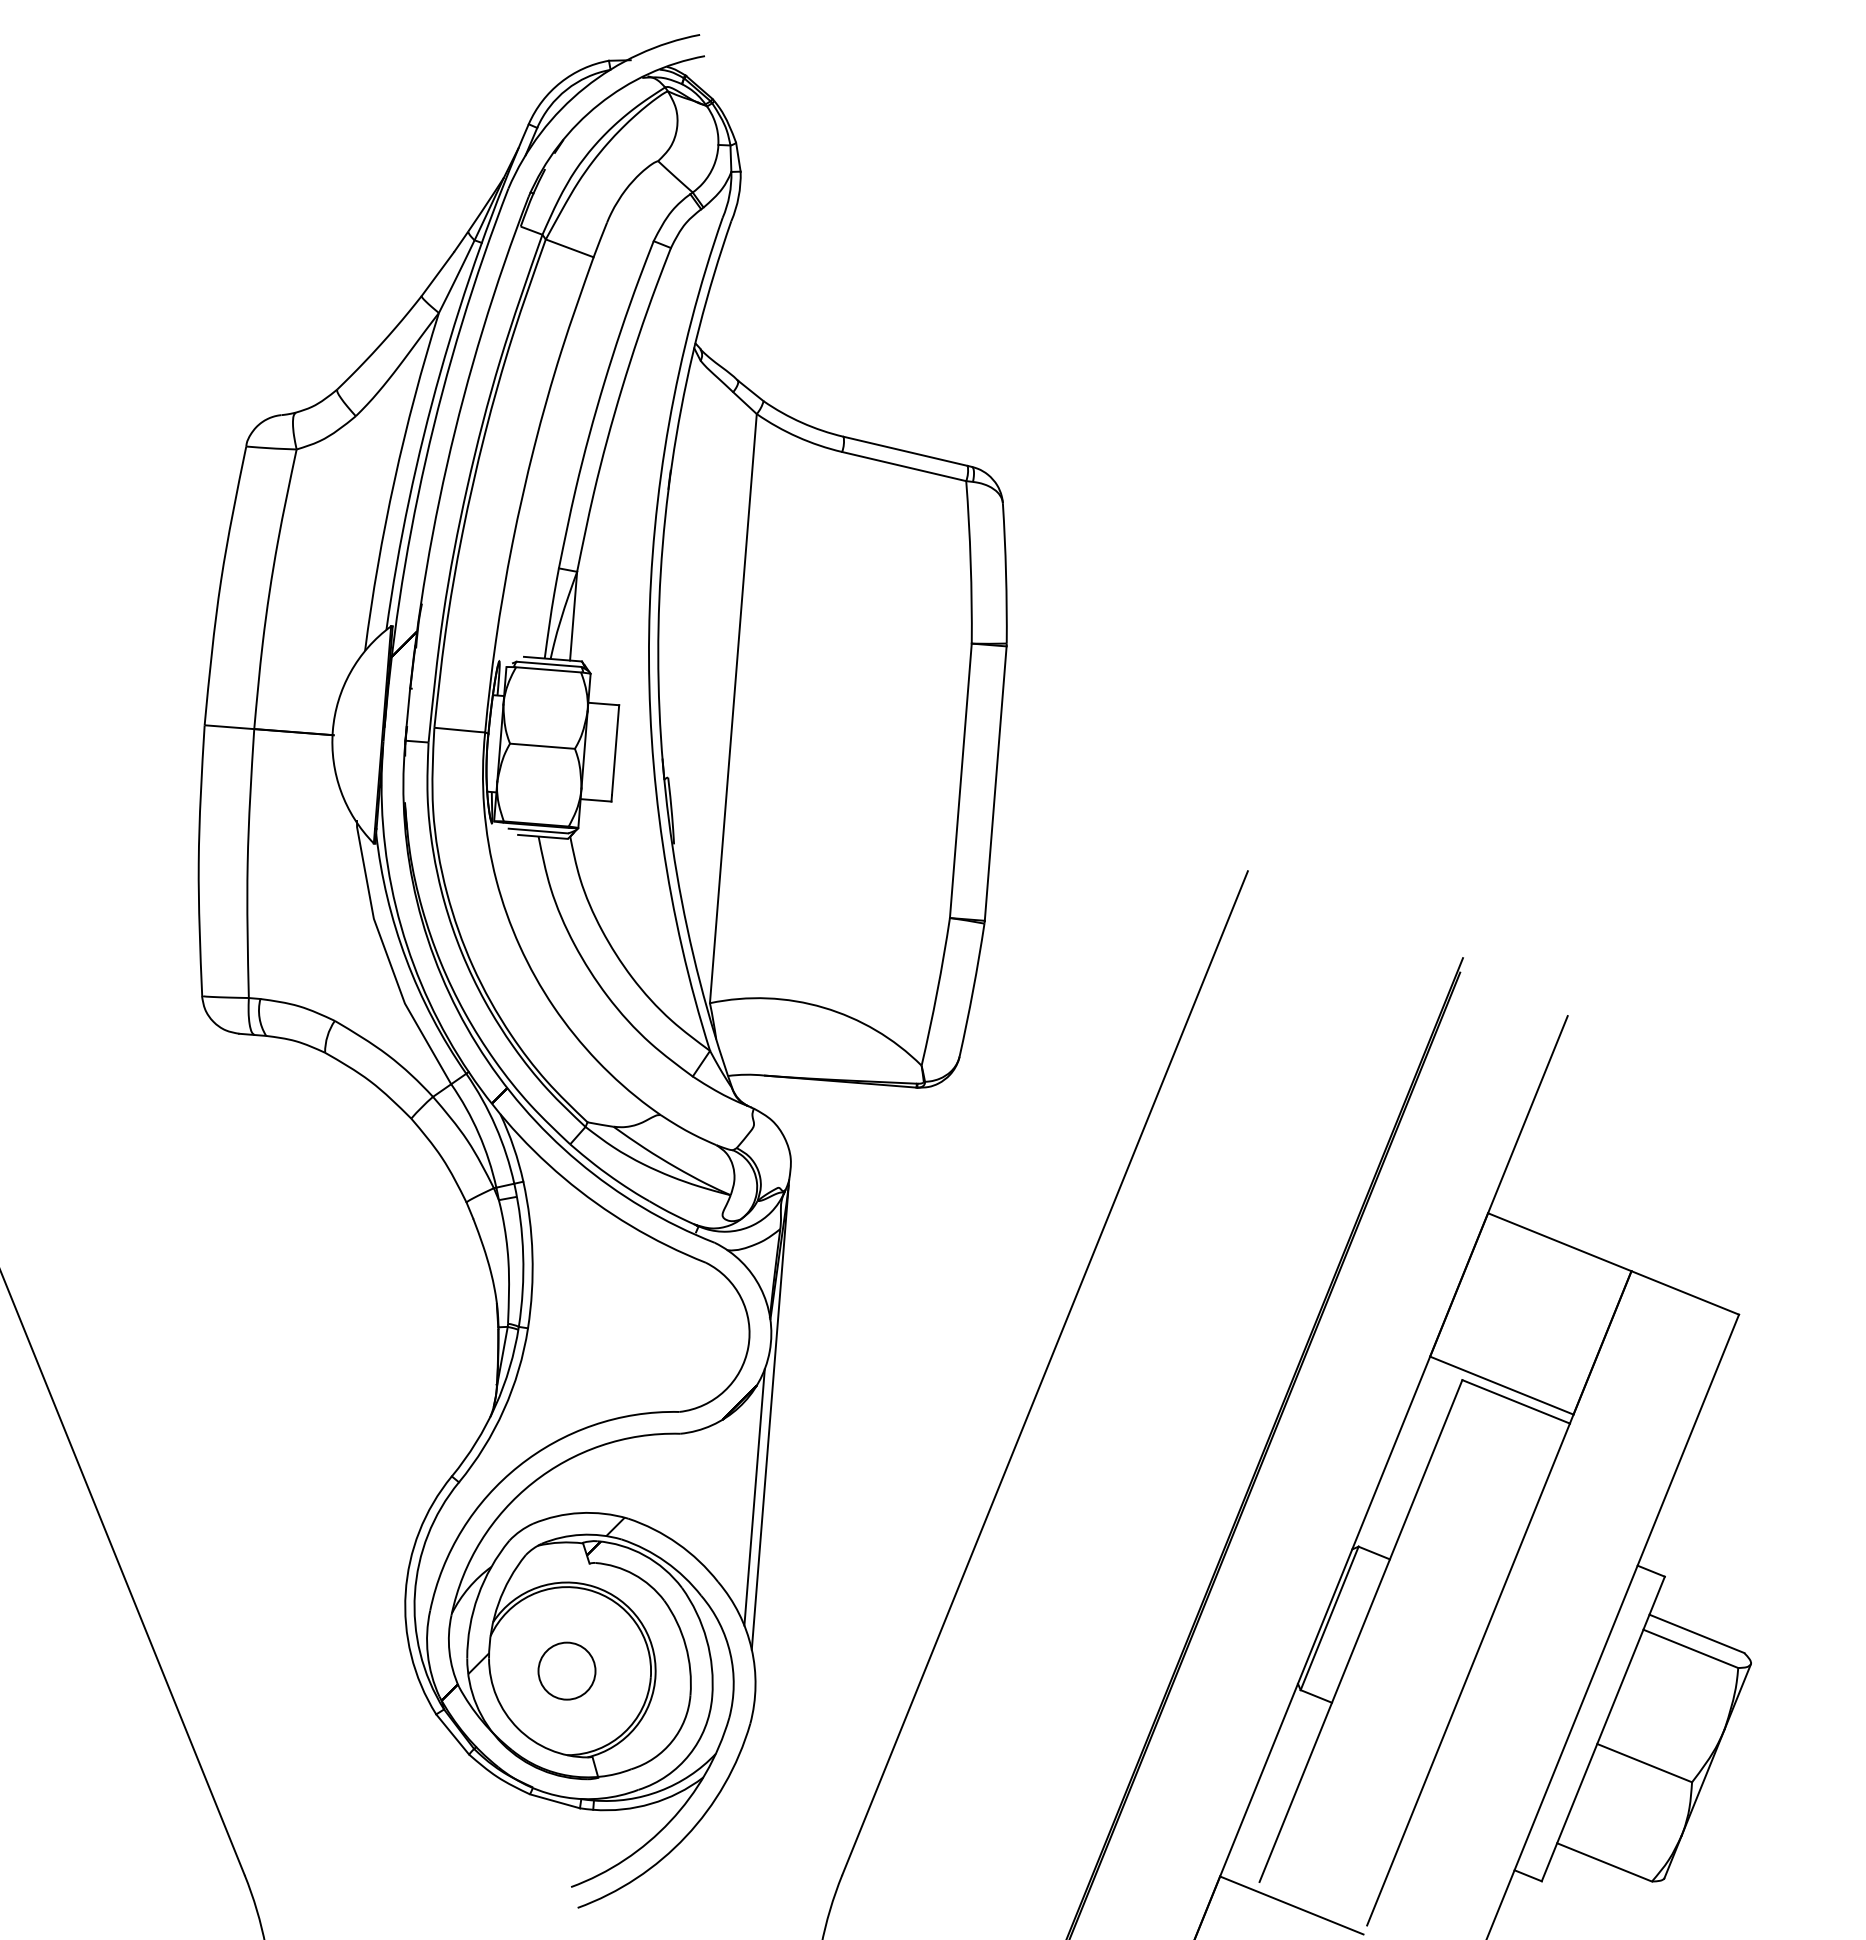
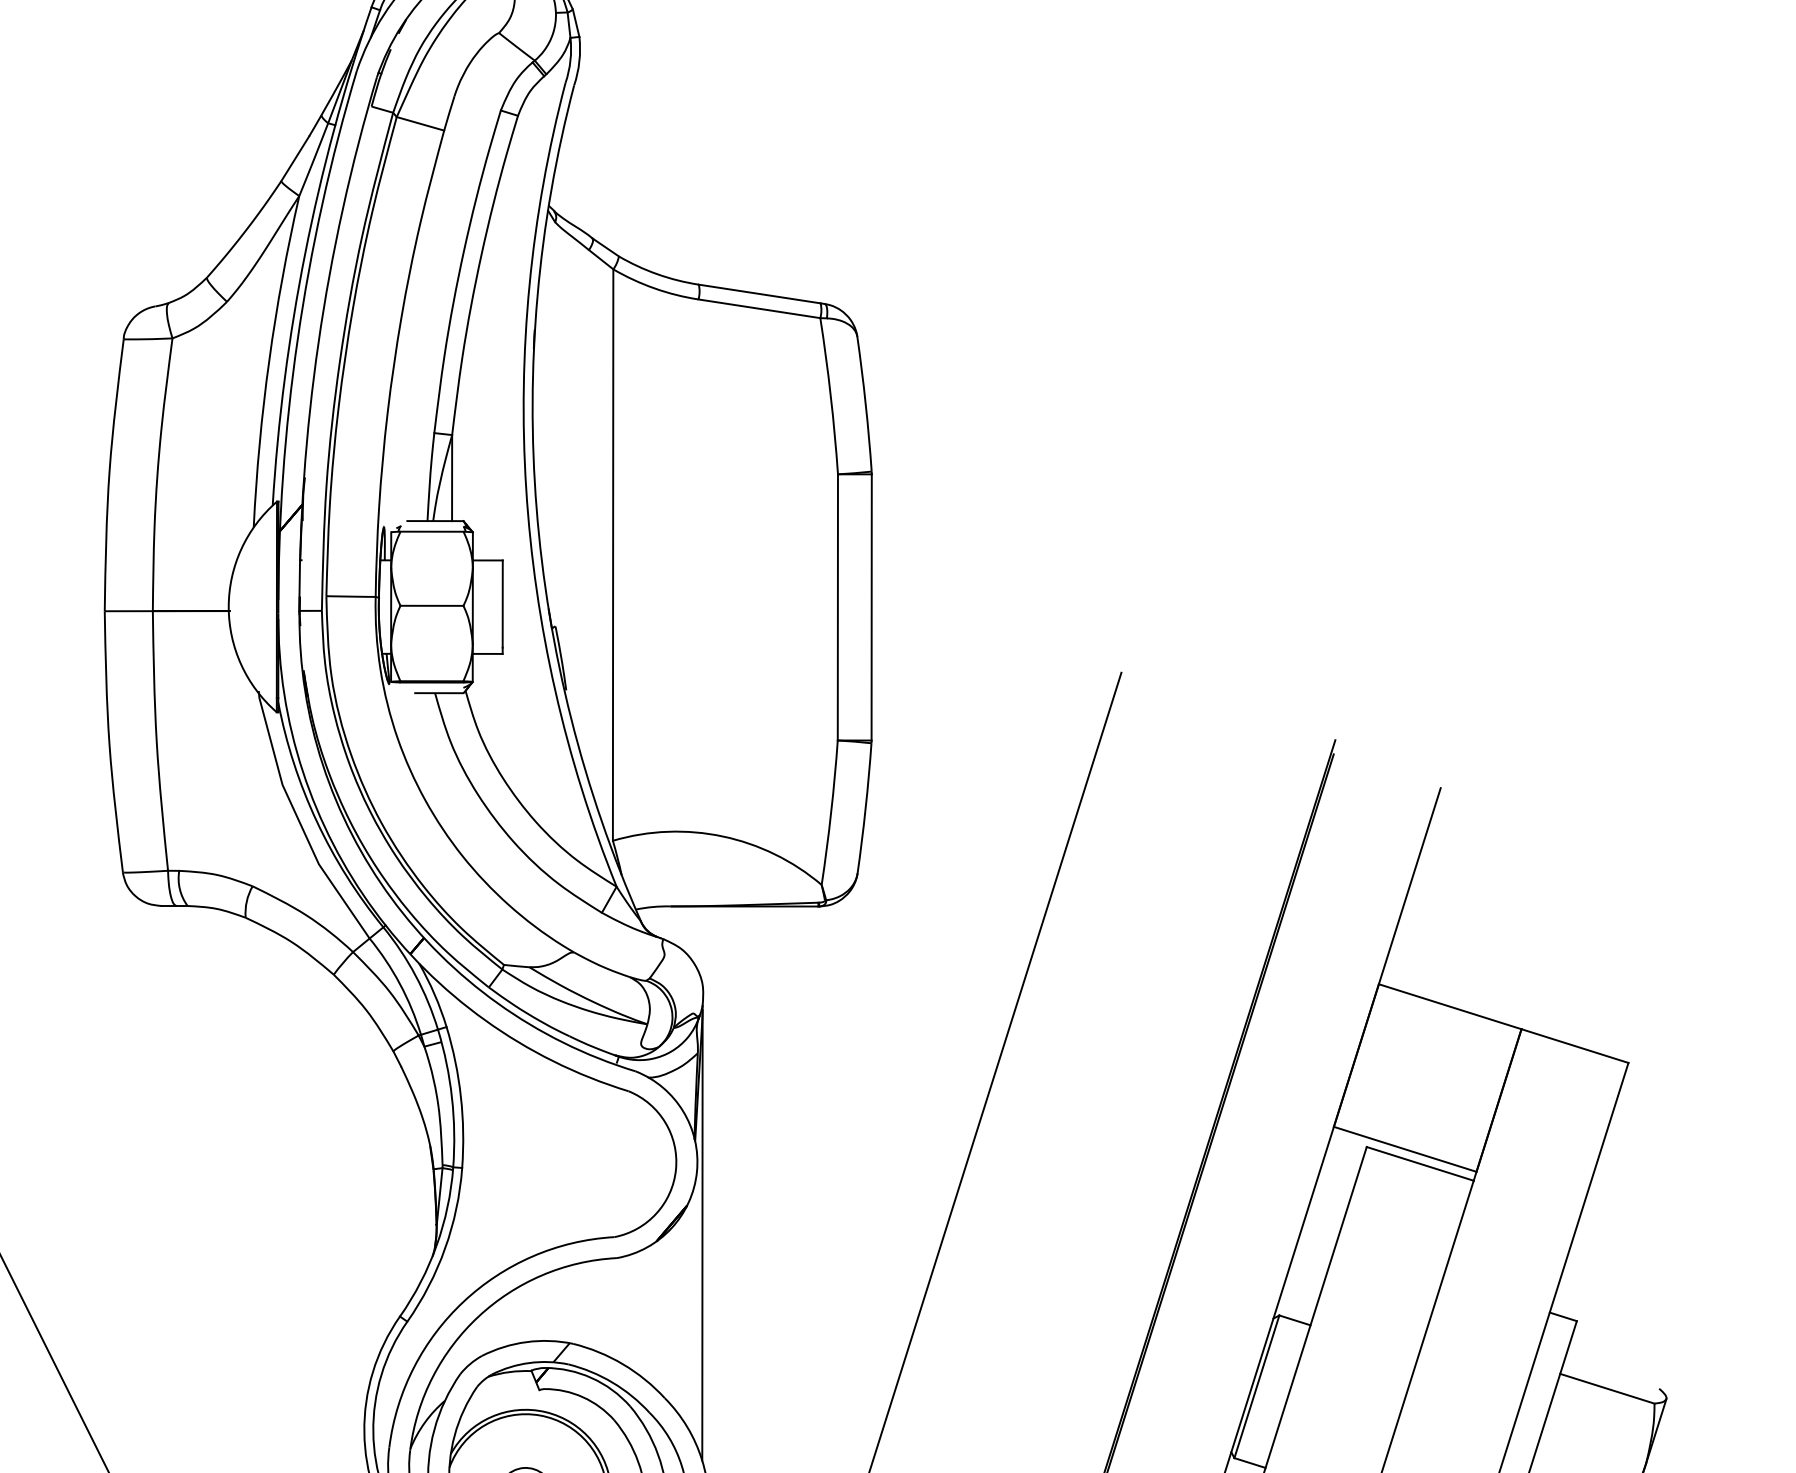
line: (548, 663) -> (431, 525), removed
line: (538, 830) -> (434, 687), removed
line: (754, 1497) -> (693, 1313), removed
line: (1696, 1633) -> (1611, 1373), removed

